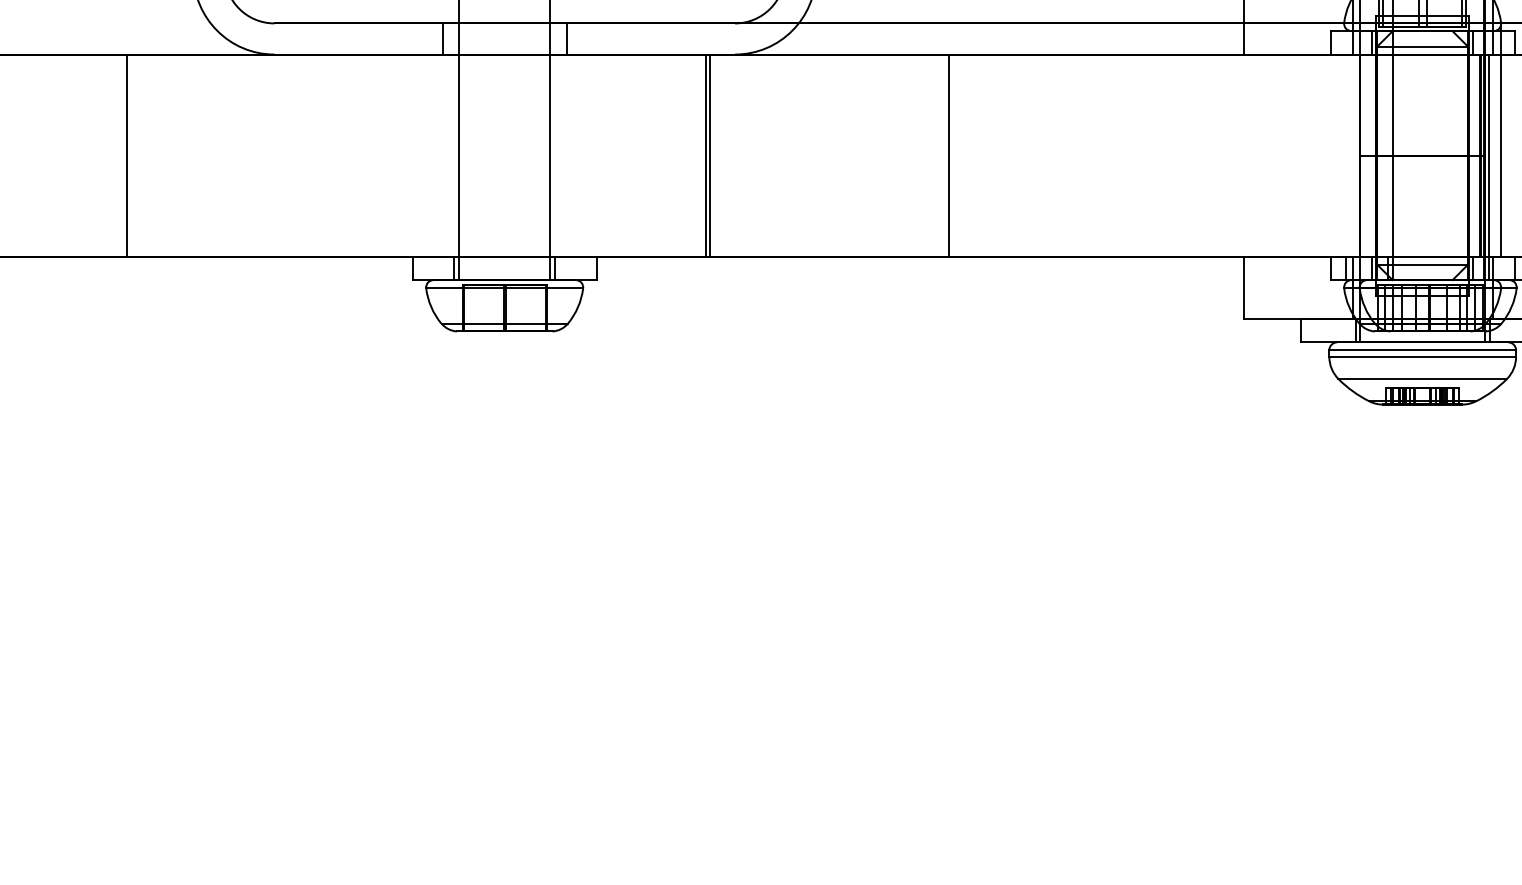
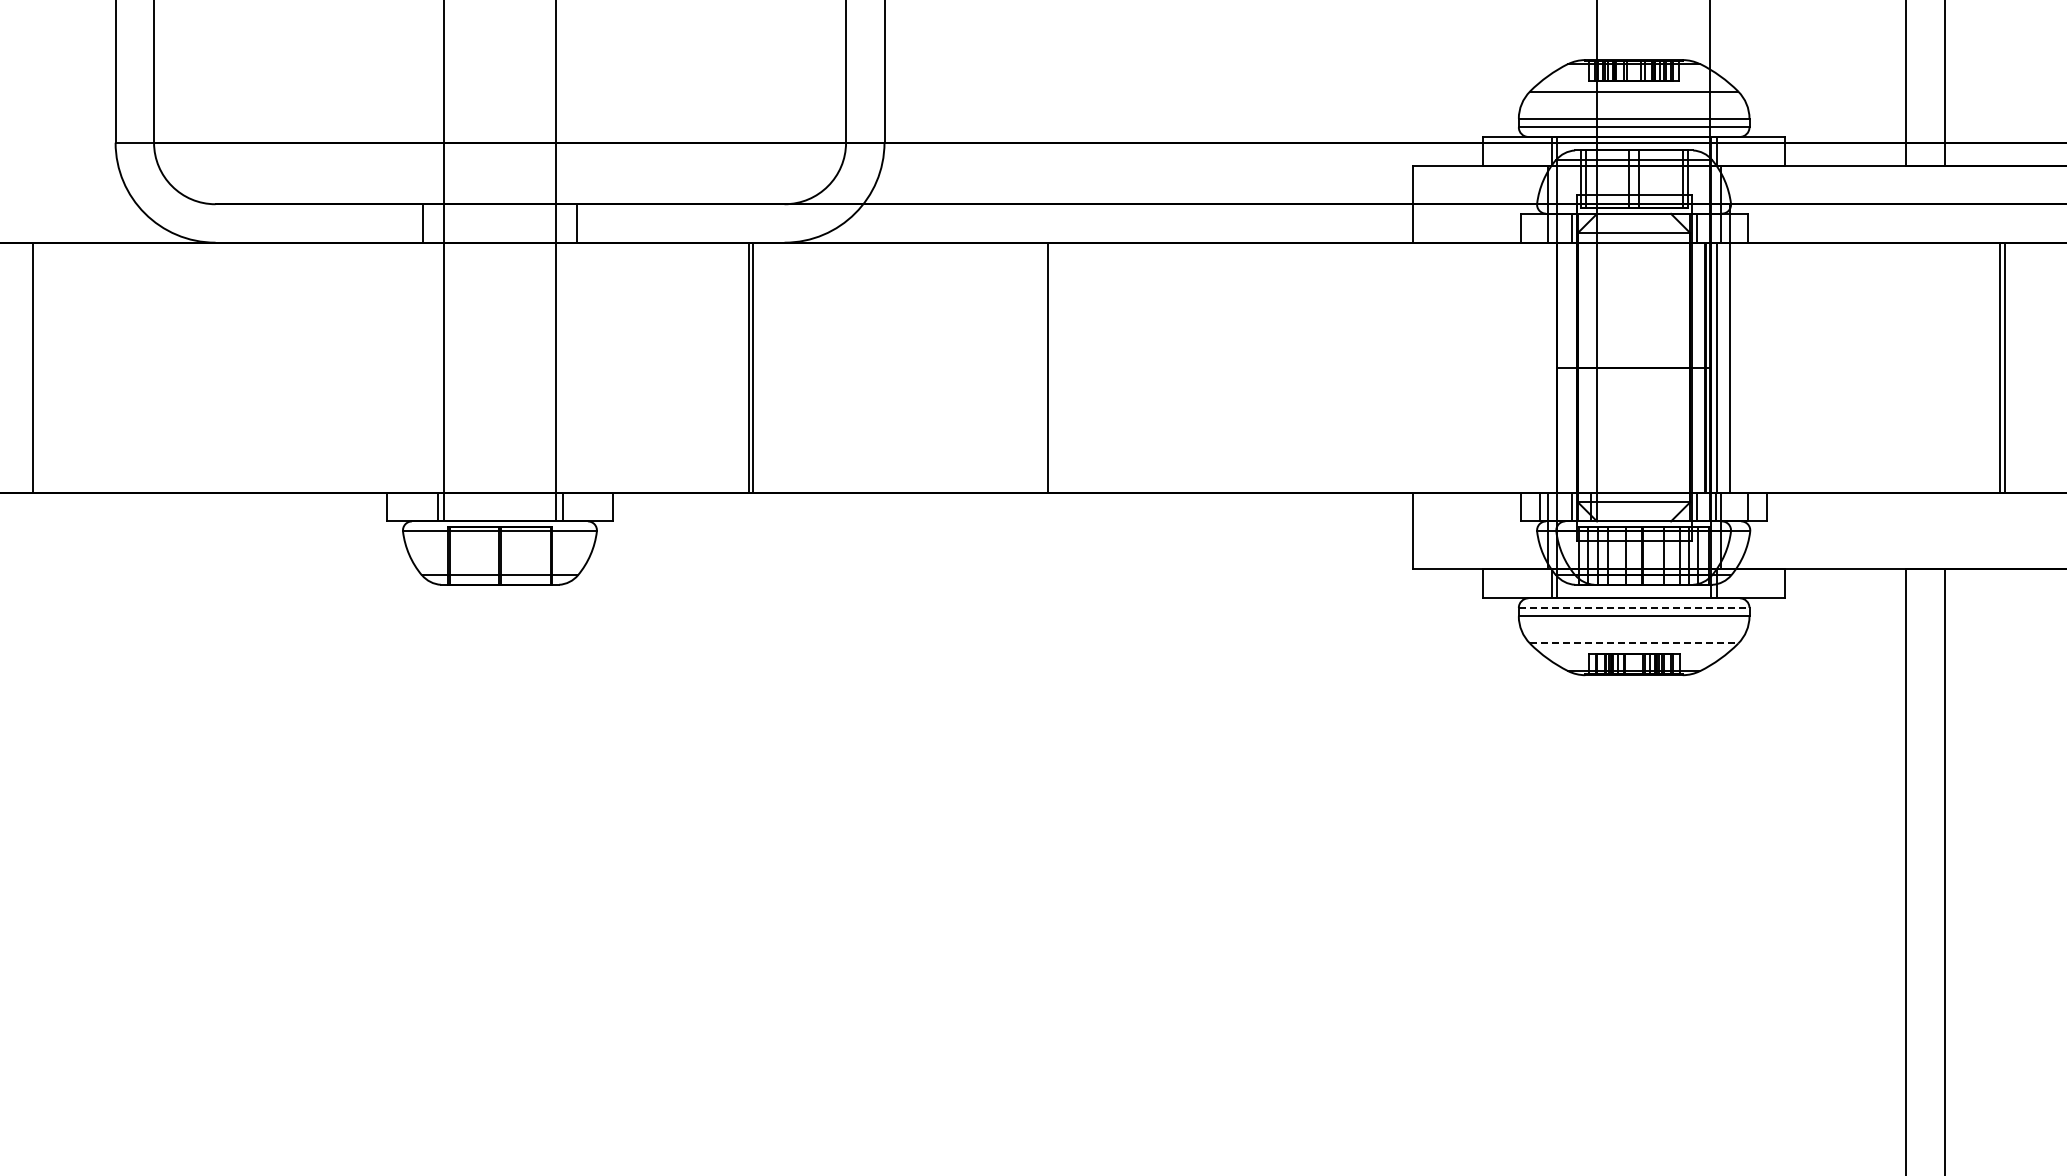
line: (1422, 349) -> (1634, 607), solid -> dashed
line: (1422, 378) -> (1634, 643), solid -> dashed

